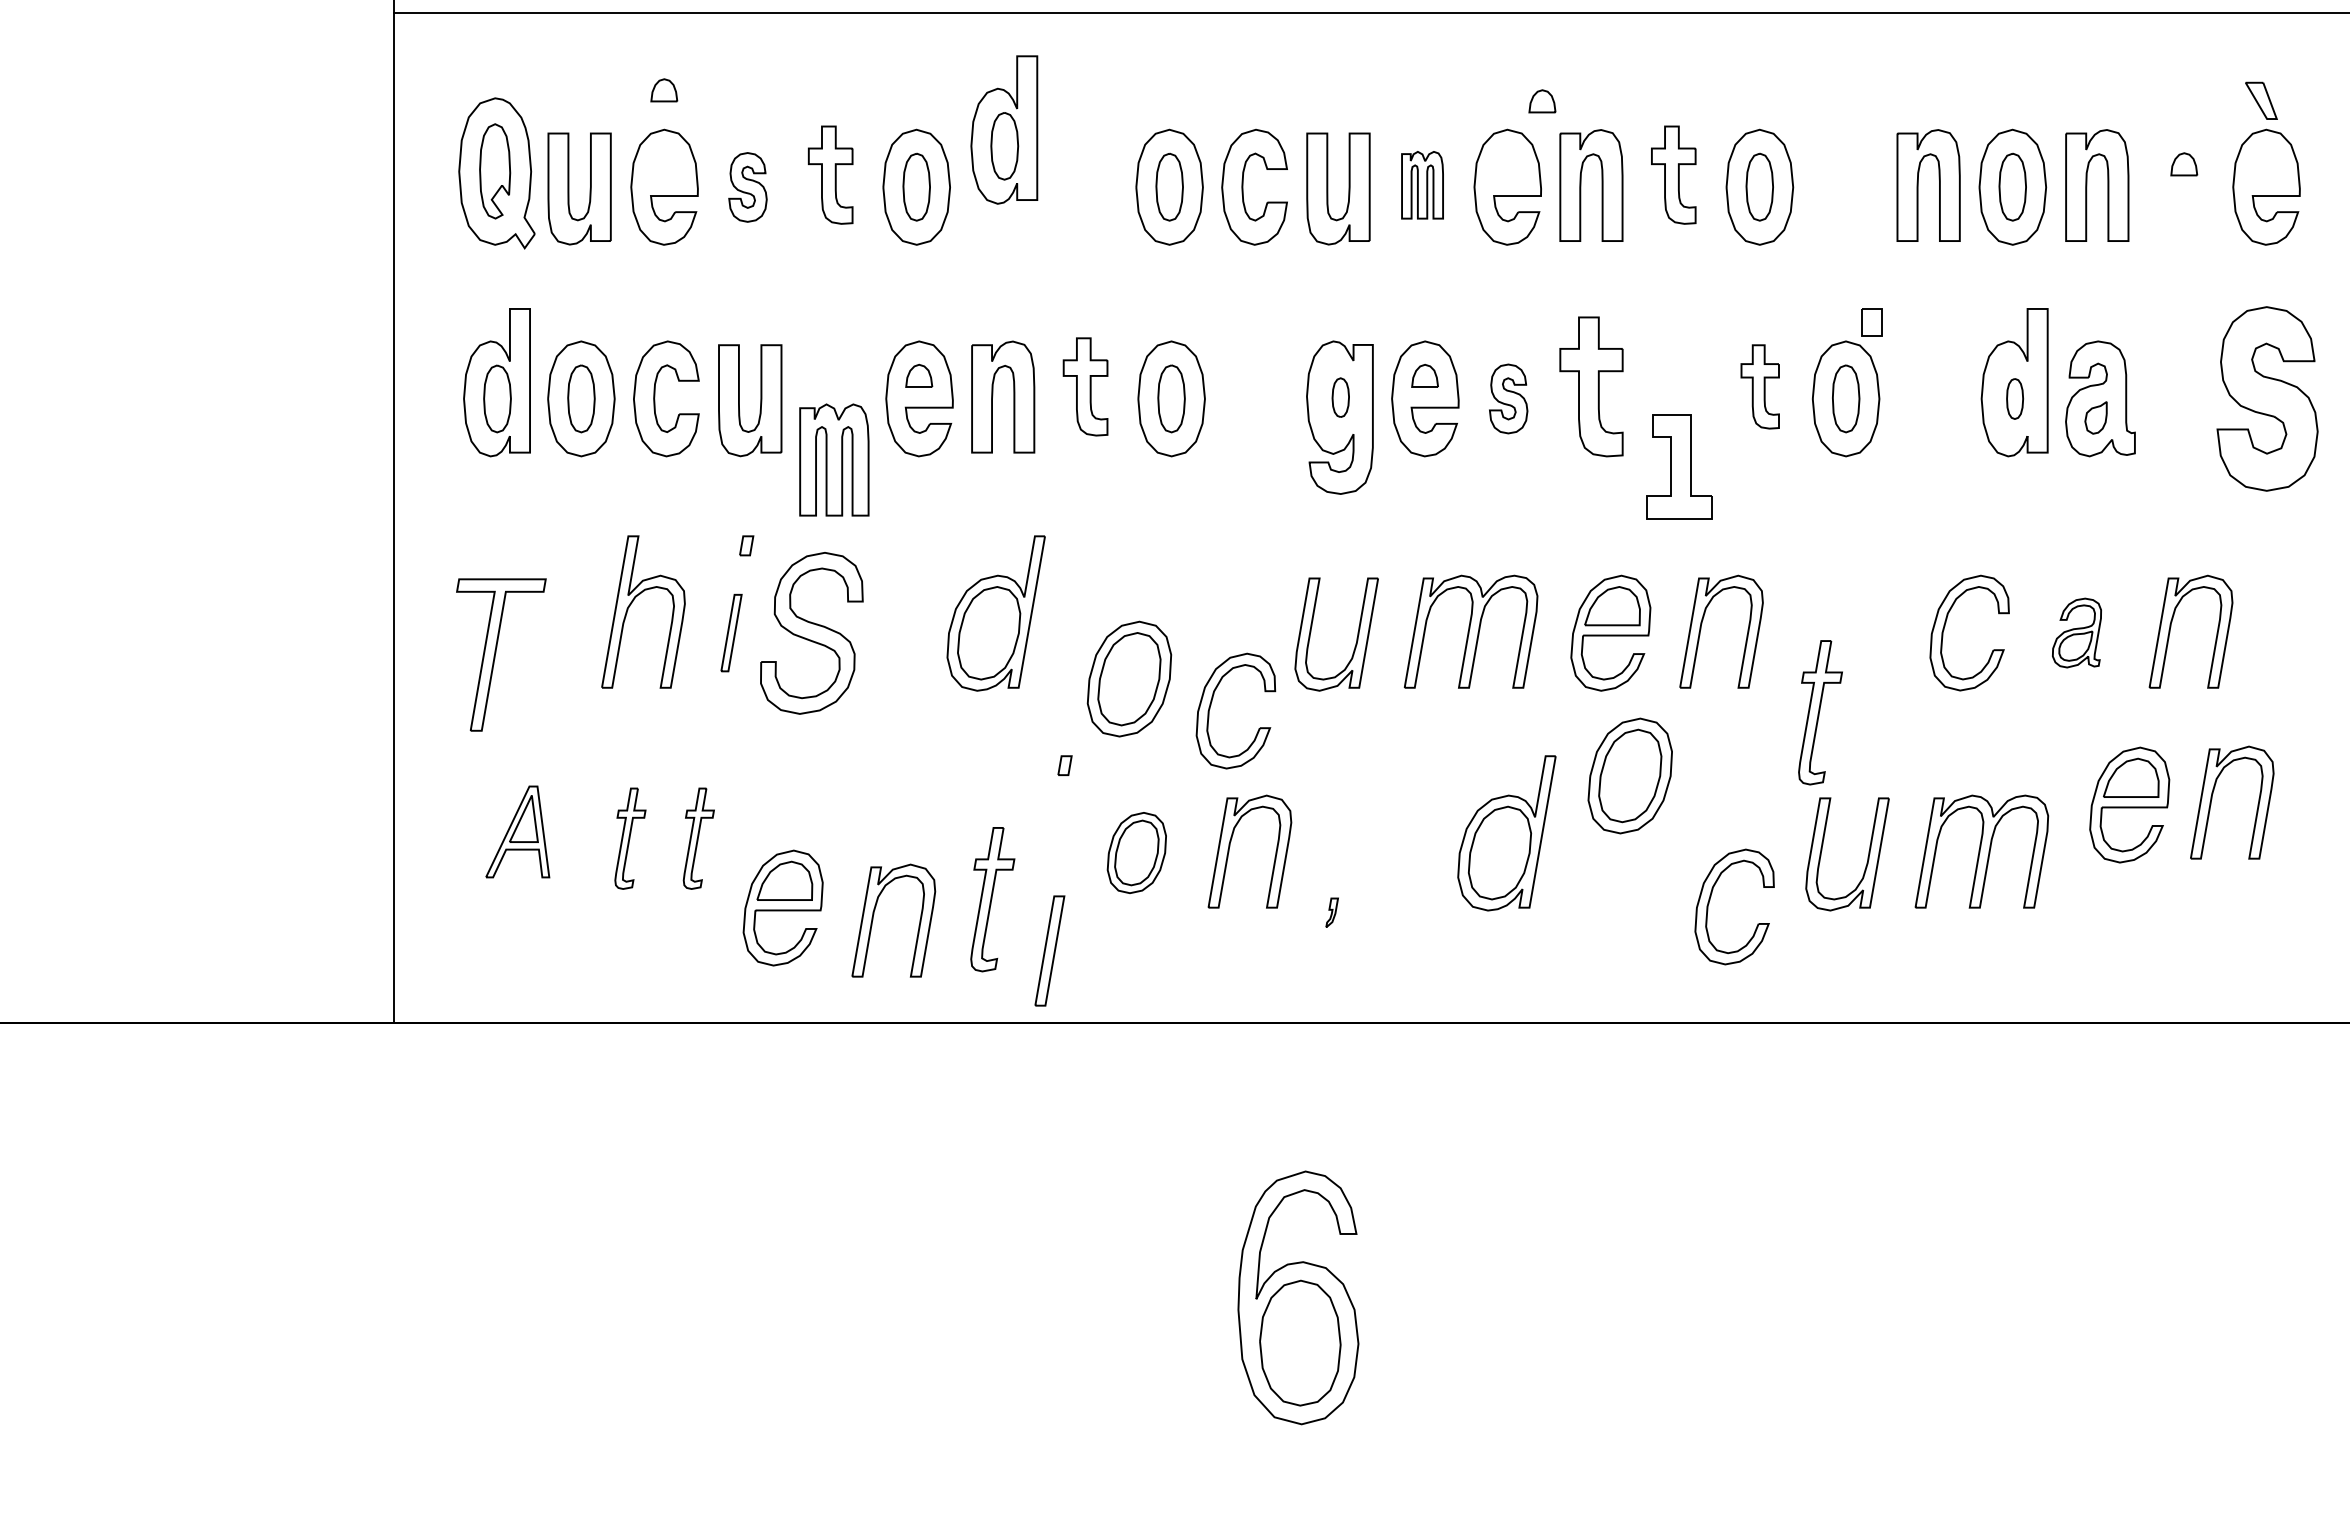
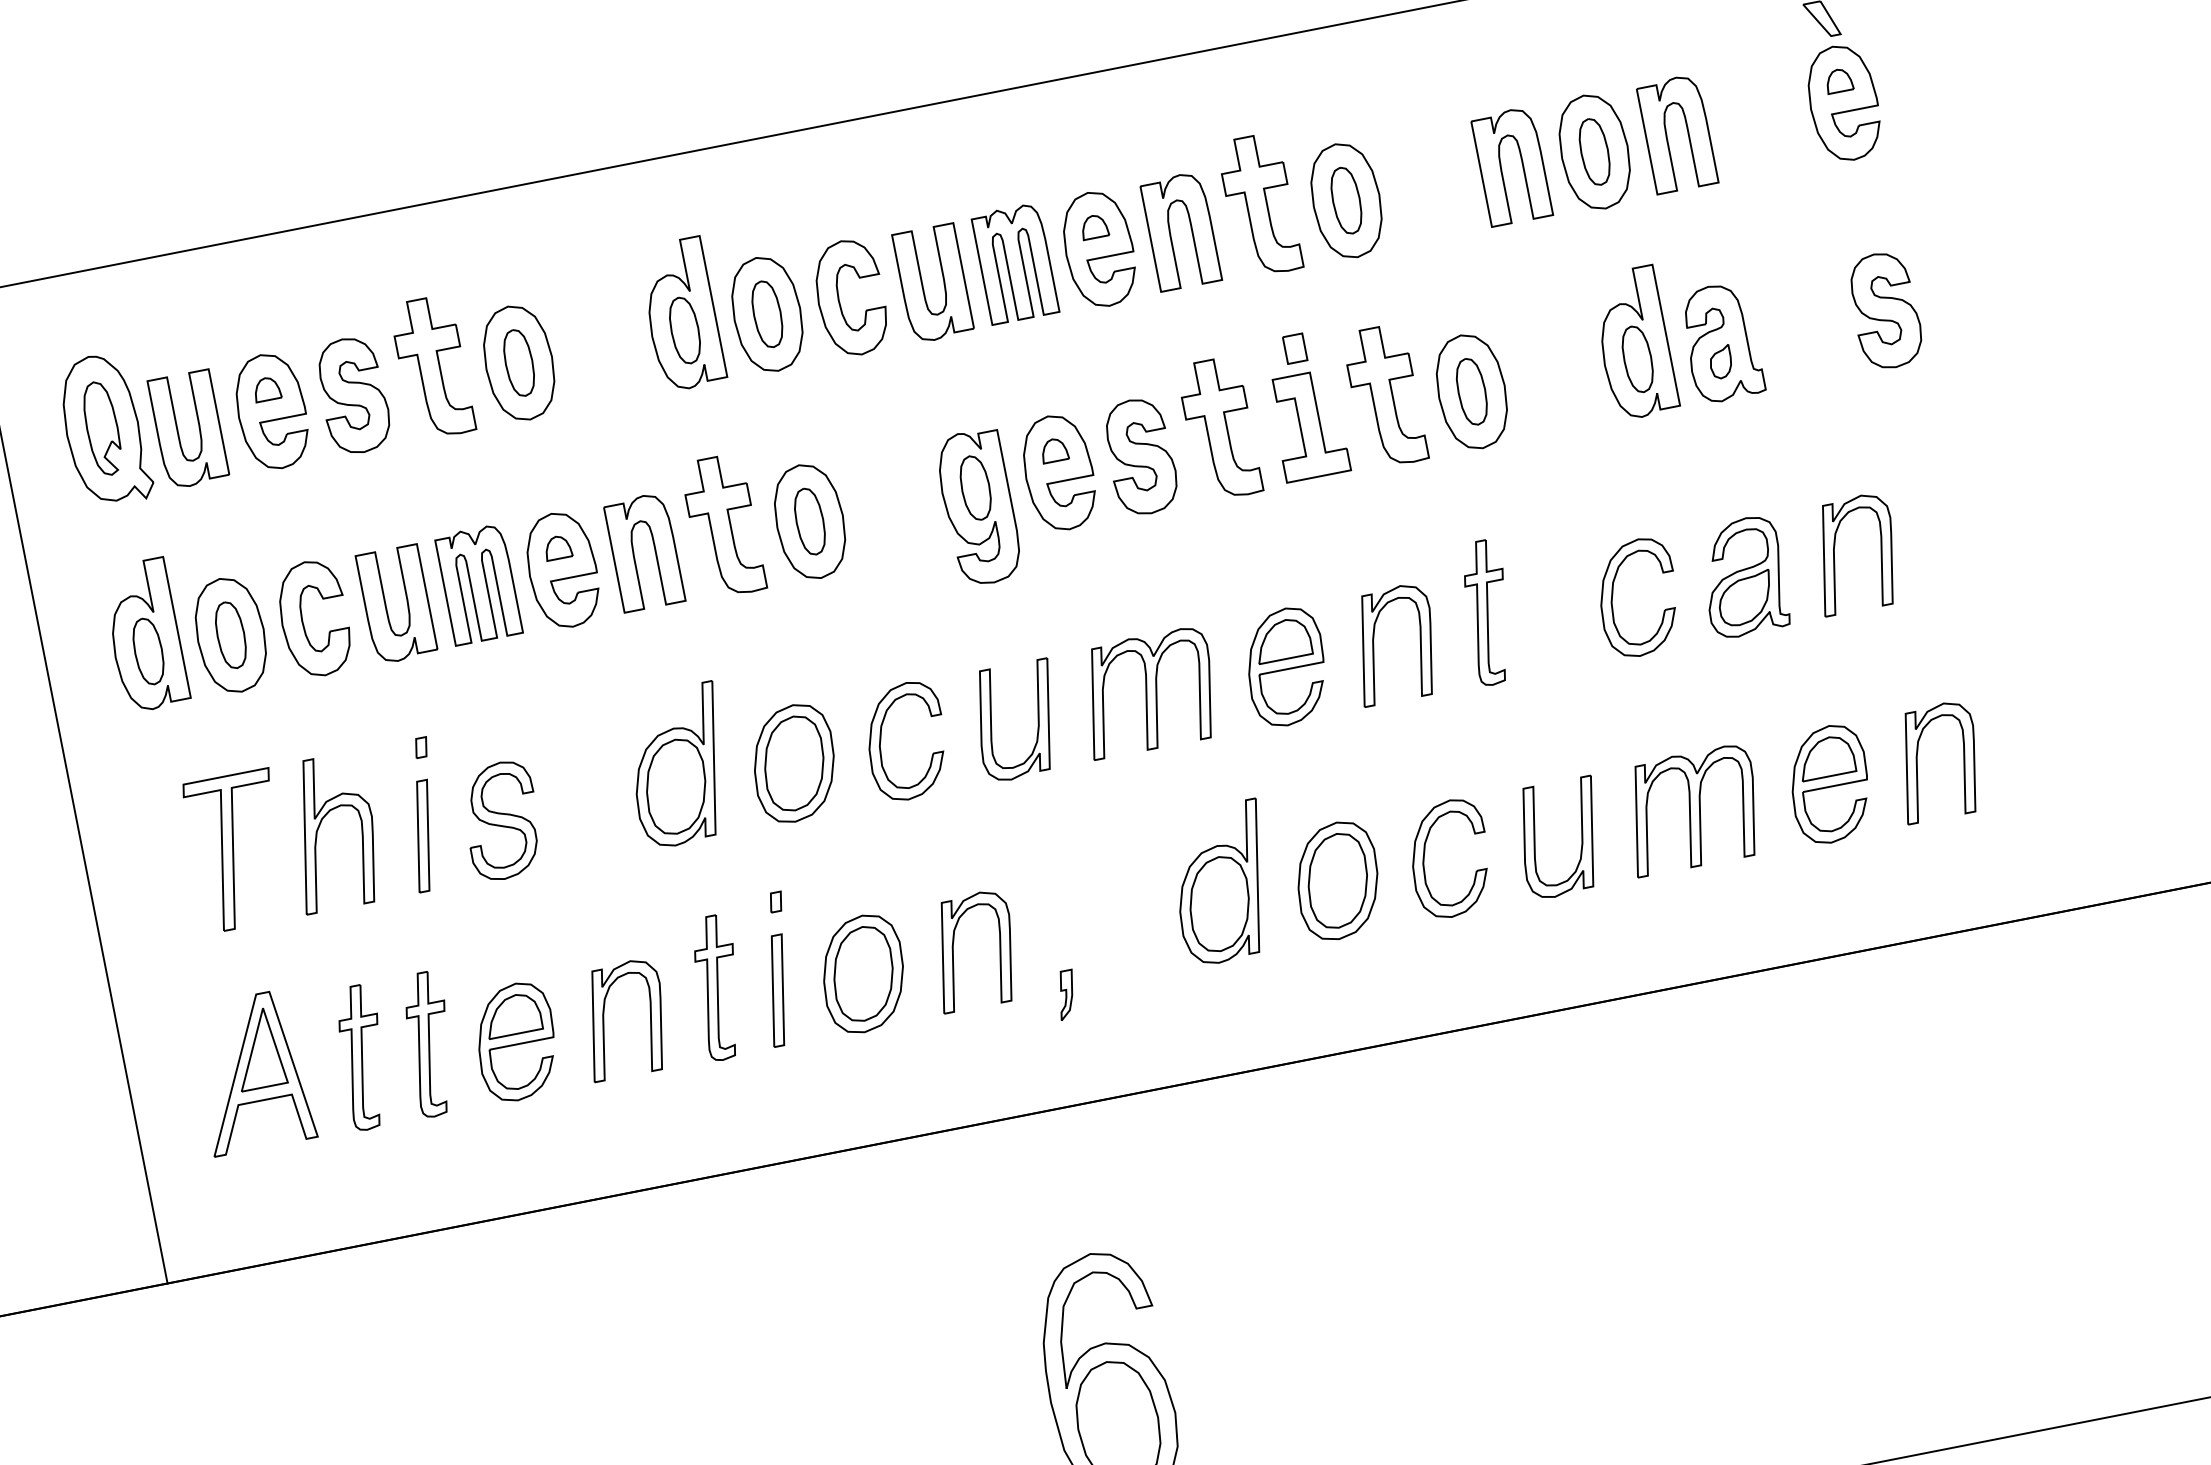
part: (664, 90) -> (267, 389), moved
part: (1542, 101) -> (1094, 226), moved
part: (1004, 129) -> (681, 314), moved
part: (2184, 164) -> (1839, 80), moved
part: (830, 174) -> (432, 367), size x1.43
part: (1673, 174) -> (1259, 204), size x1.43
part: (1422, 184) -> (1014, 262), size x1.67
part: (747, 187) -> (353, 395), size x1.67
part: (1871, 322) -> (1294, 348), moved
part: (1085, 386) -> (723, 526), size x1.43
part: (1760, 386) -> (1385, 396), size x1.67
part: (1340, 397) -> (975, 487), size x1.67
part: (1508, 398) -> (1140, 456), size x1.67
part: (2014, 398) -> (1637, 358), size x1.67
part: (2267, 398) -> (1885, 310), size x0.62
part: (834, 459) -> (478, 584), moved
part: (1679, 466) -> (1308, 425), moved
part: (731, 632) -> (423, 835), size x1.43
part: (811, 632) -> (501, 820), size x0.71
part: (2076, 632) -> (1742, 576), size x1.67
part: (501, 654) -> (239, 850), moved
part: (1129, 678) -> (794, 762), moved
part: (1211, 705) -> (881, 740), moved
part: (1820, 712) -> (1489, 612), moved
part: (1629, 775) -> (1336, 880), moved
part: (2212, 799) -> (1918, 762), moved
part: (2129, 804) -> (1829, 783), moved
part: (517, 831) -> (251, 1072), size x1.67
part: (630, 838) -> (363, 1057), size x1.43
part: (698, 838) -> (430, 1044), size x1.43
part: (1136, 852) -> (862, 973), size x1.43
part: (992, 899) -> (718, 987), moved
part: (1710, 900) -> (1425, 857), moved
part: (782, 907) -> (515, 1041), moved
part: (1331, 912) -> (1065, 994), size x1.67
part: (874, 914) -> (604, 1017), moved
part: (1049, 950) -> (777, 990), moved

